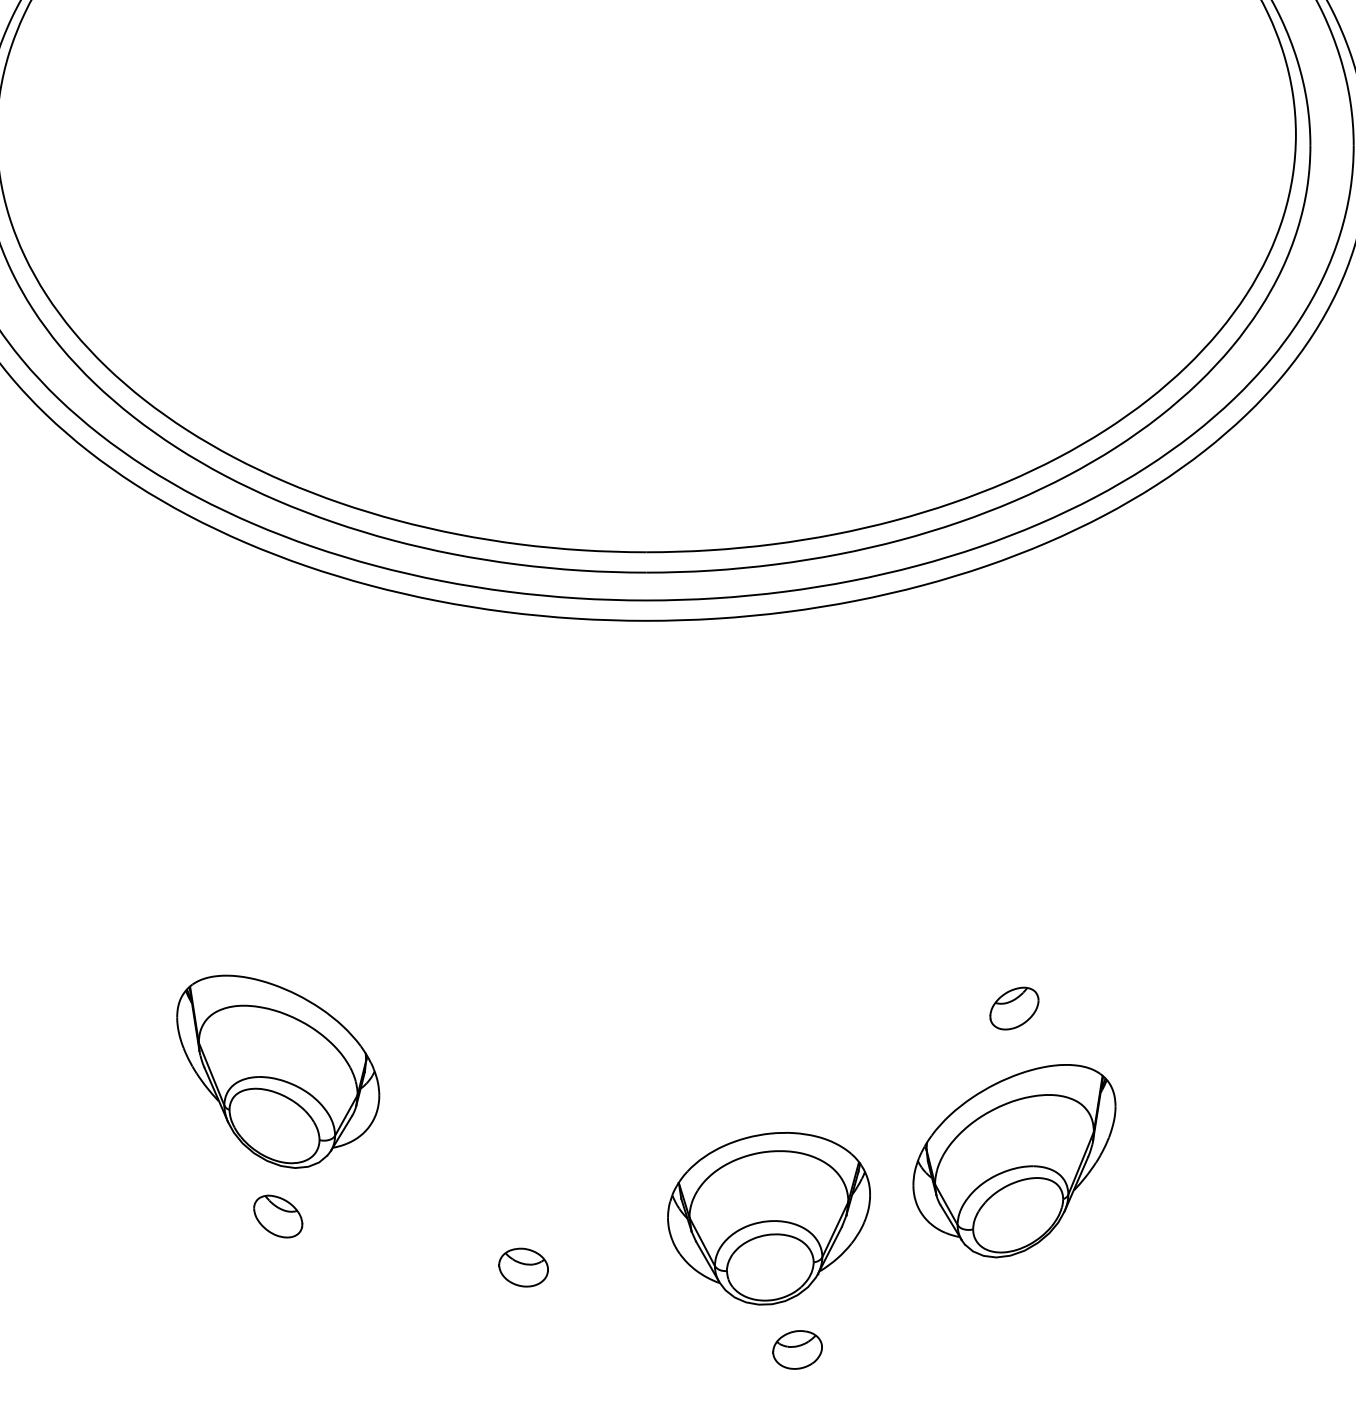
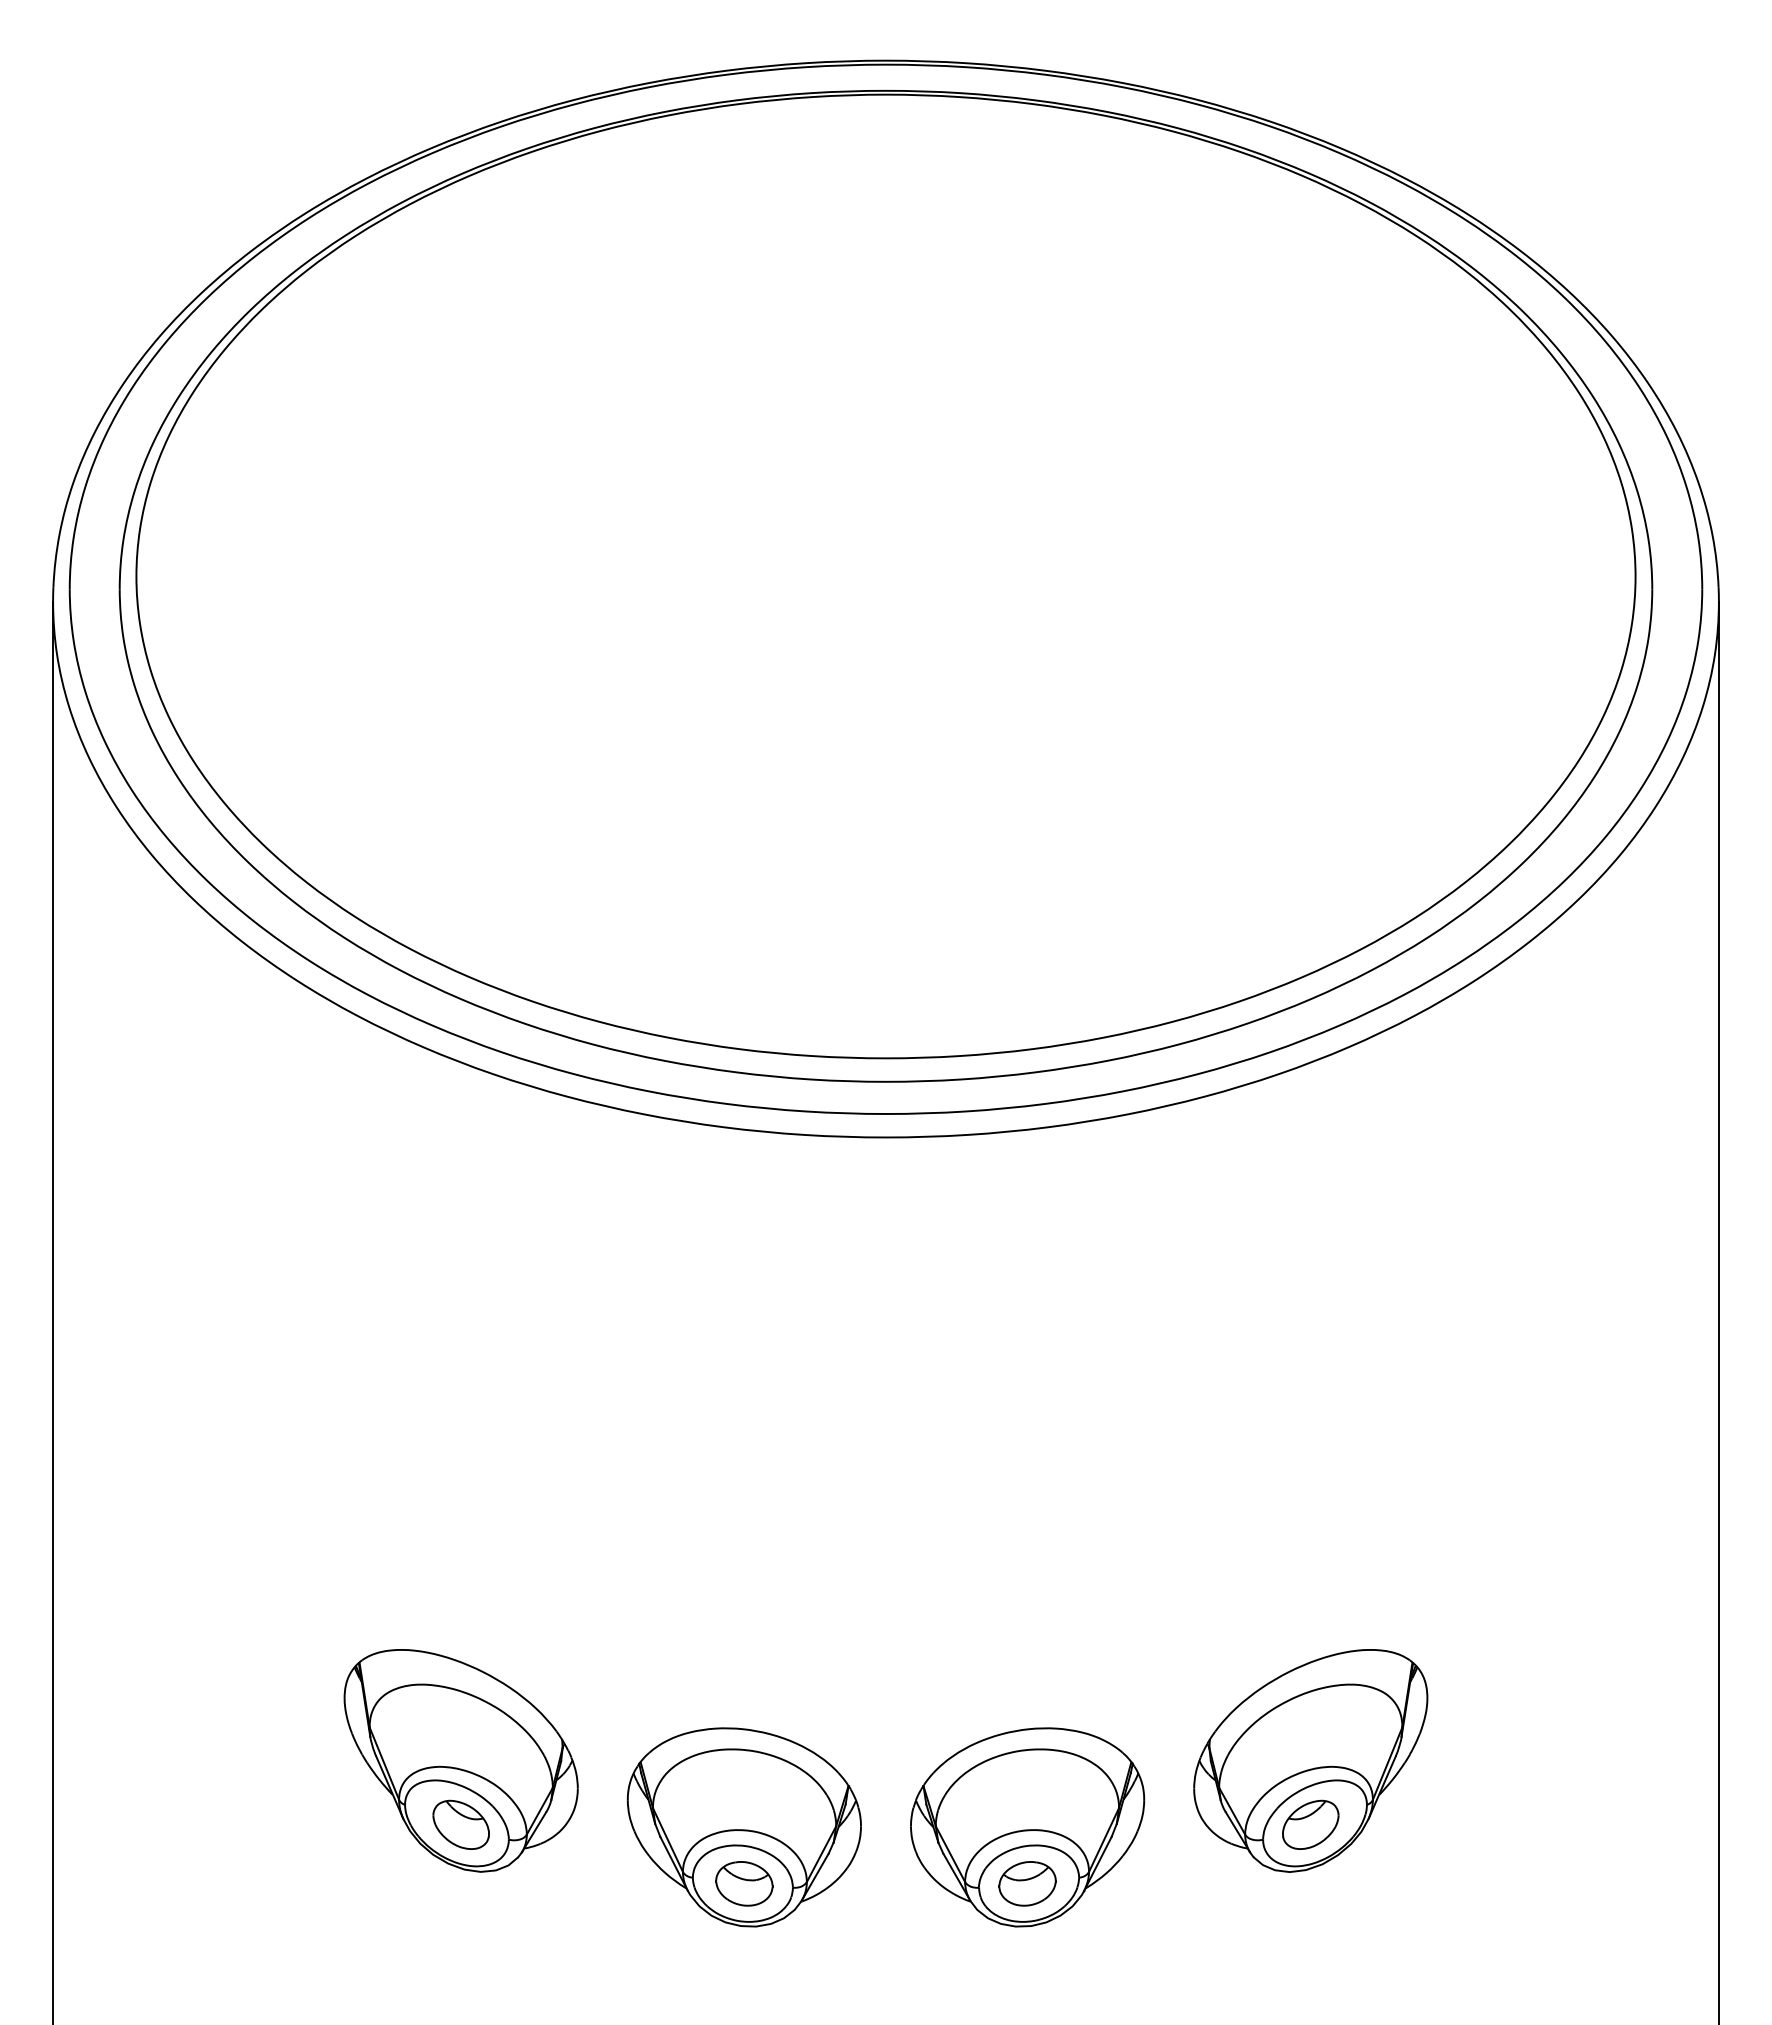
part: (1014, 1008) -> (1310, 1824), moved
part: (277, 1071) -> (460, 1760), moved
part: (522, 1218) -> (743, 1827), added
part: (797, 1349) -> (1027, 1883), moved

